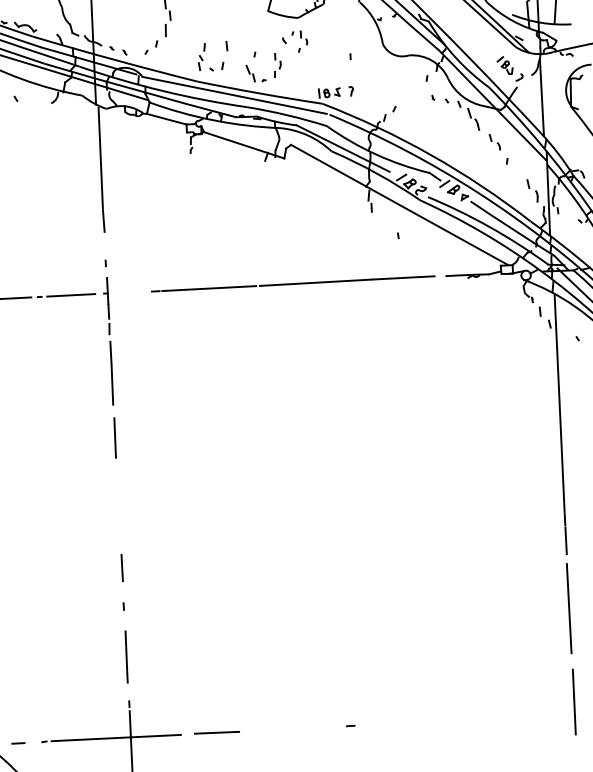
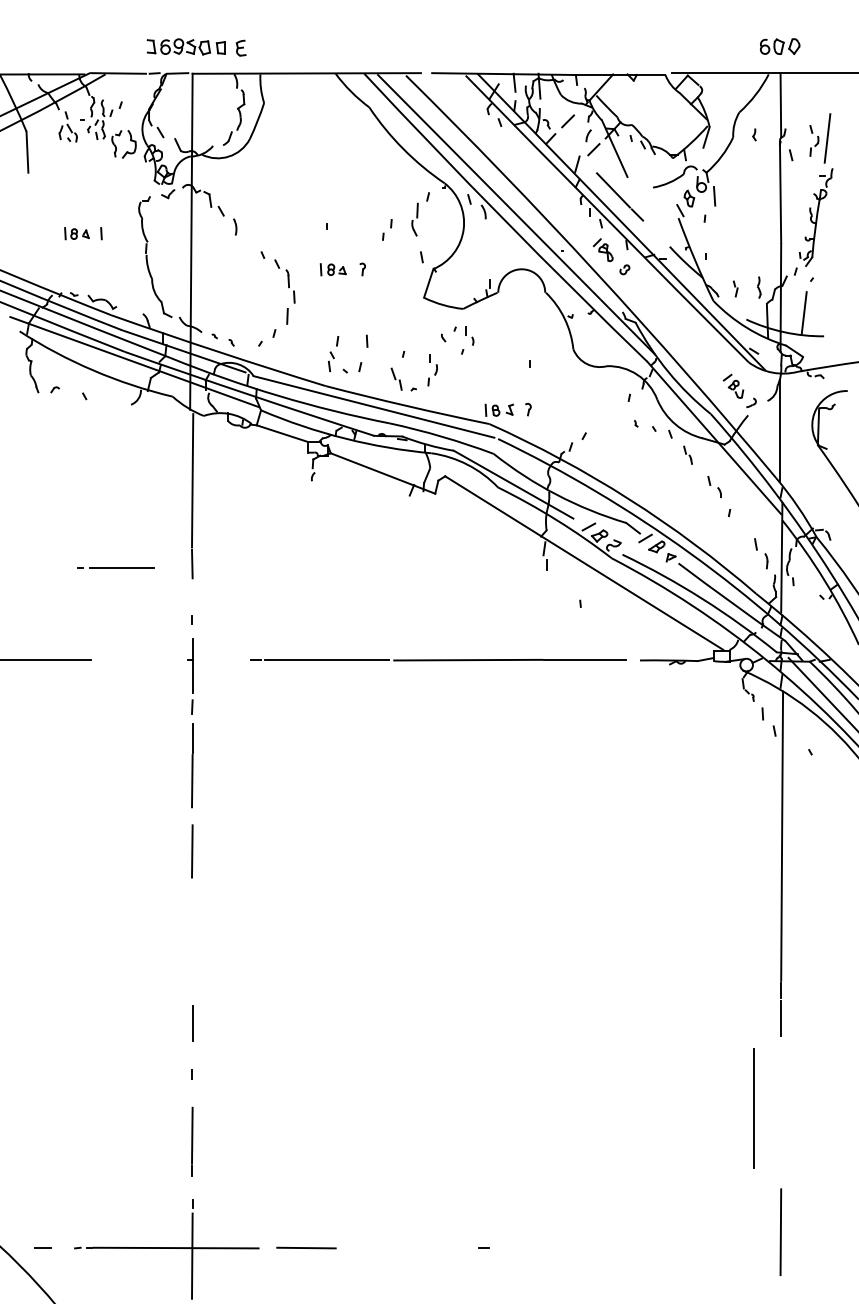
part: (473, 119) -> (687, 455), size x0.6
line: (66, 295) -> (115, 567), moved
line: (569, 608) -> (753, 1108), moved

